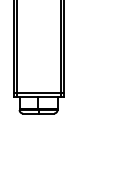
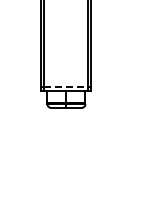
line: (38, 92) -> (66, 86), solid -> dashed

